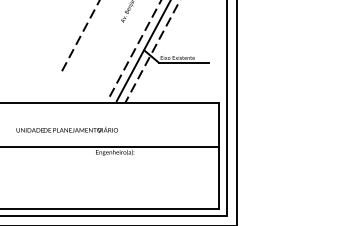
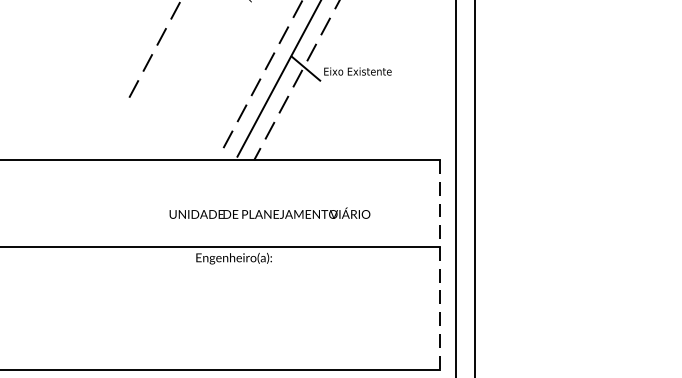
line: (183, 62) -> (369, 80), removed
text: (66, 129) -> (268, 212), moved
line: (219, 156) -> (440, 266), solid -> dashed

